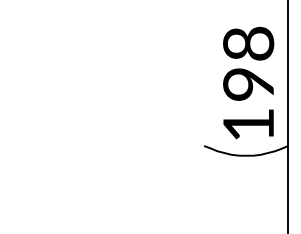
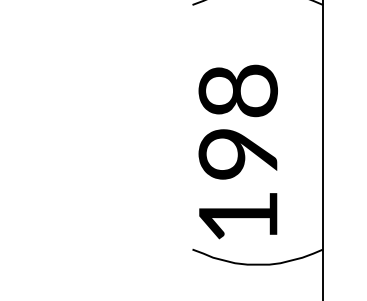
text: (248, 83) -> (238, 152), moved

